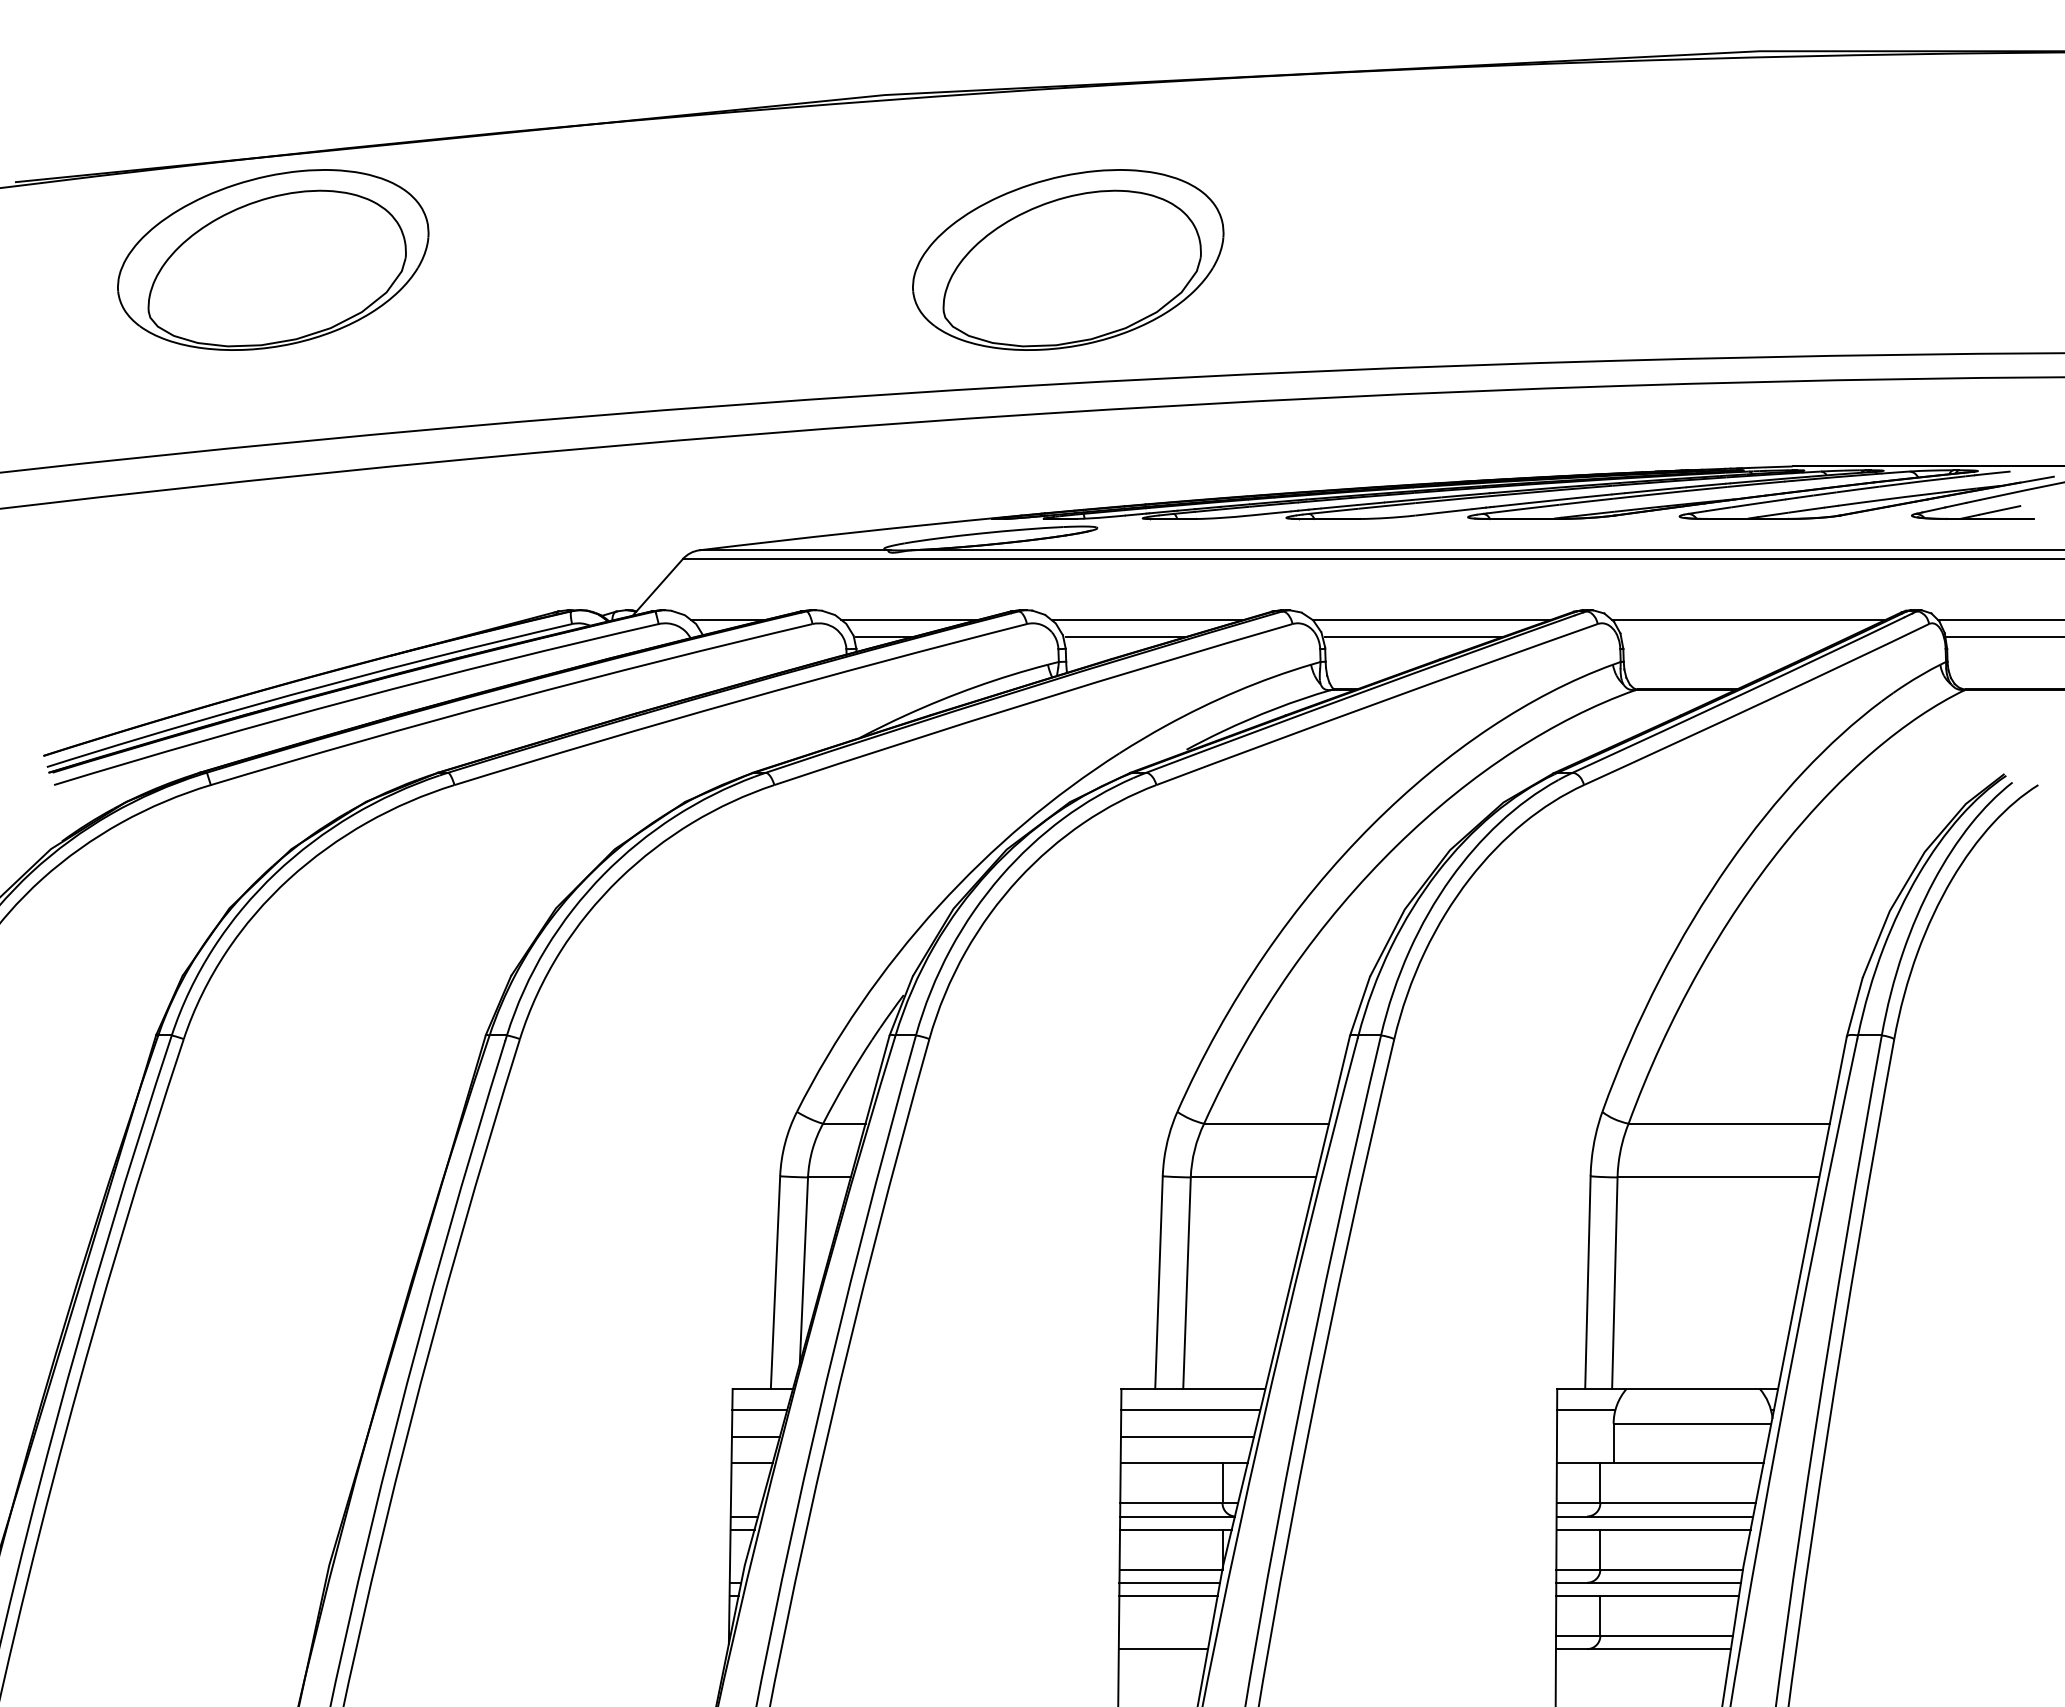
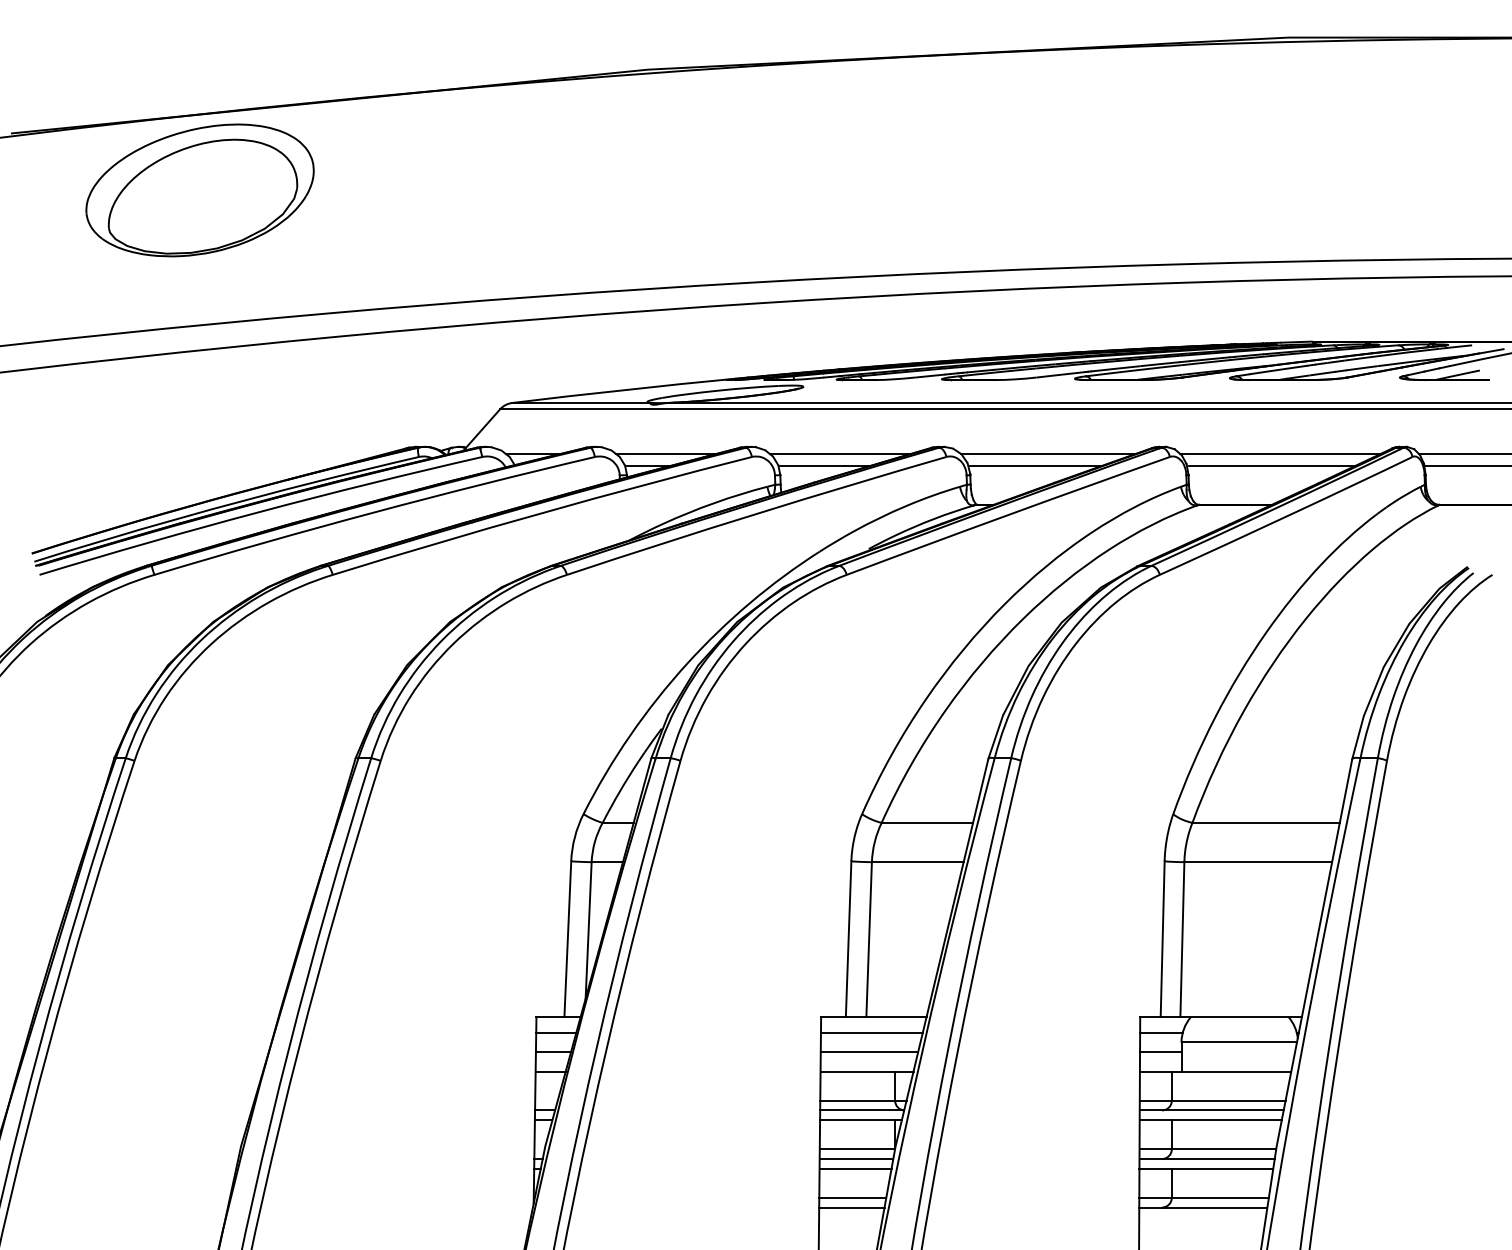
part: (1068, 259) -> (782, 190), removed
line: (1736, 636) -> (1271, 466), added
line: (1585, 1436) -> (1160, 1051), added
line: (1164, 1635) -> (852, 1197), added

